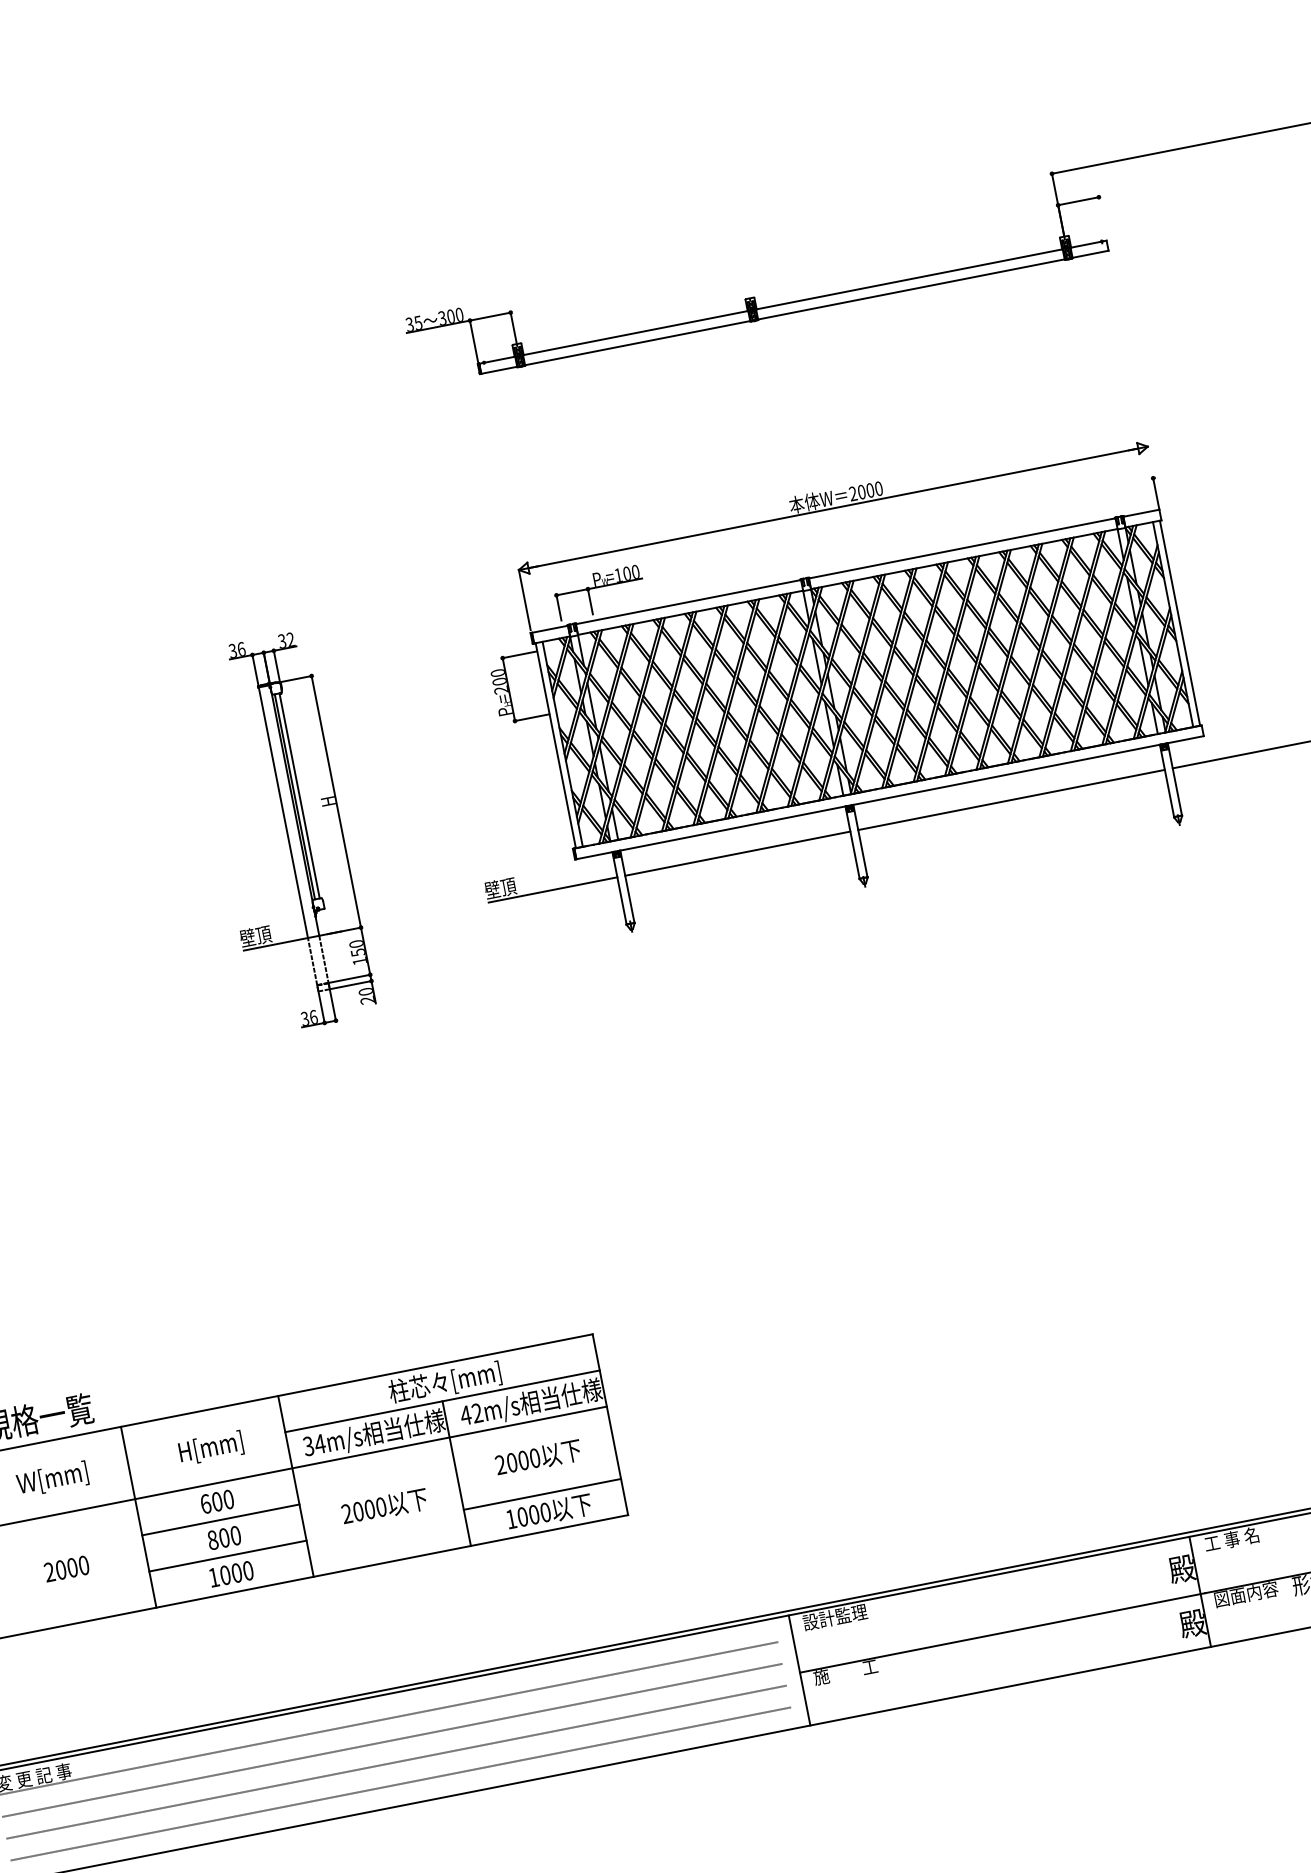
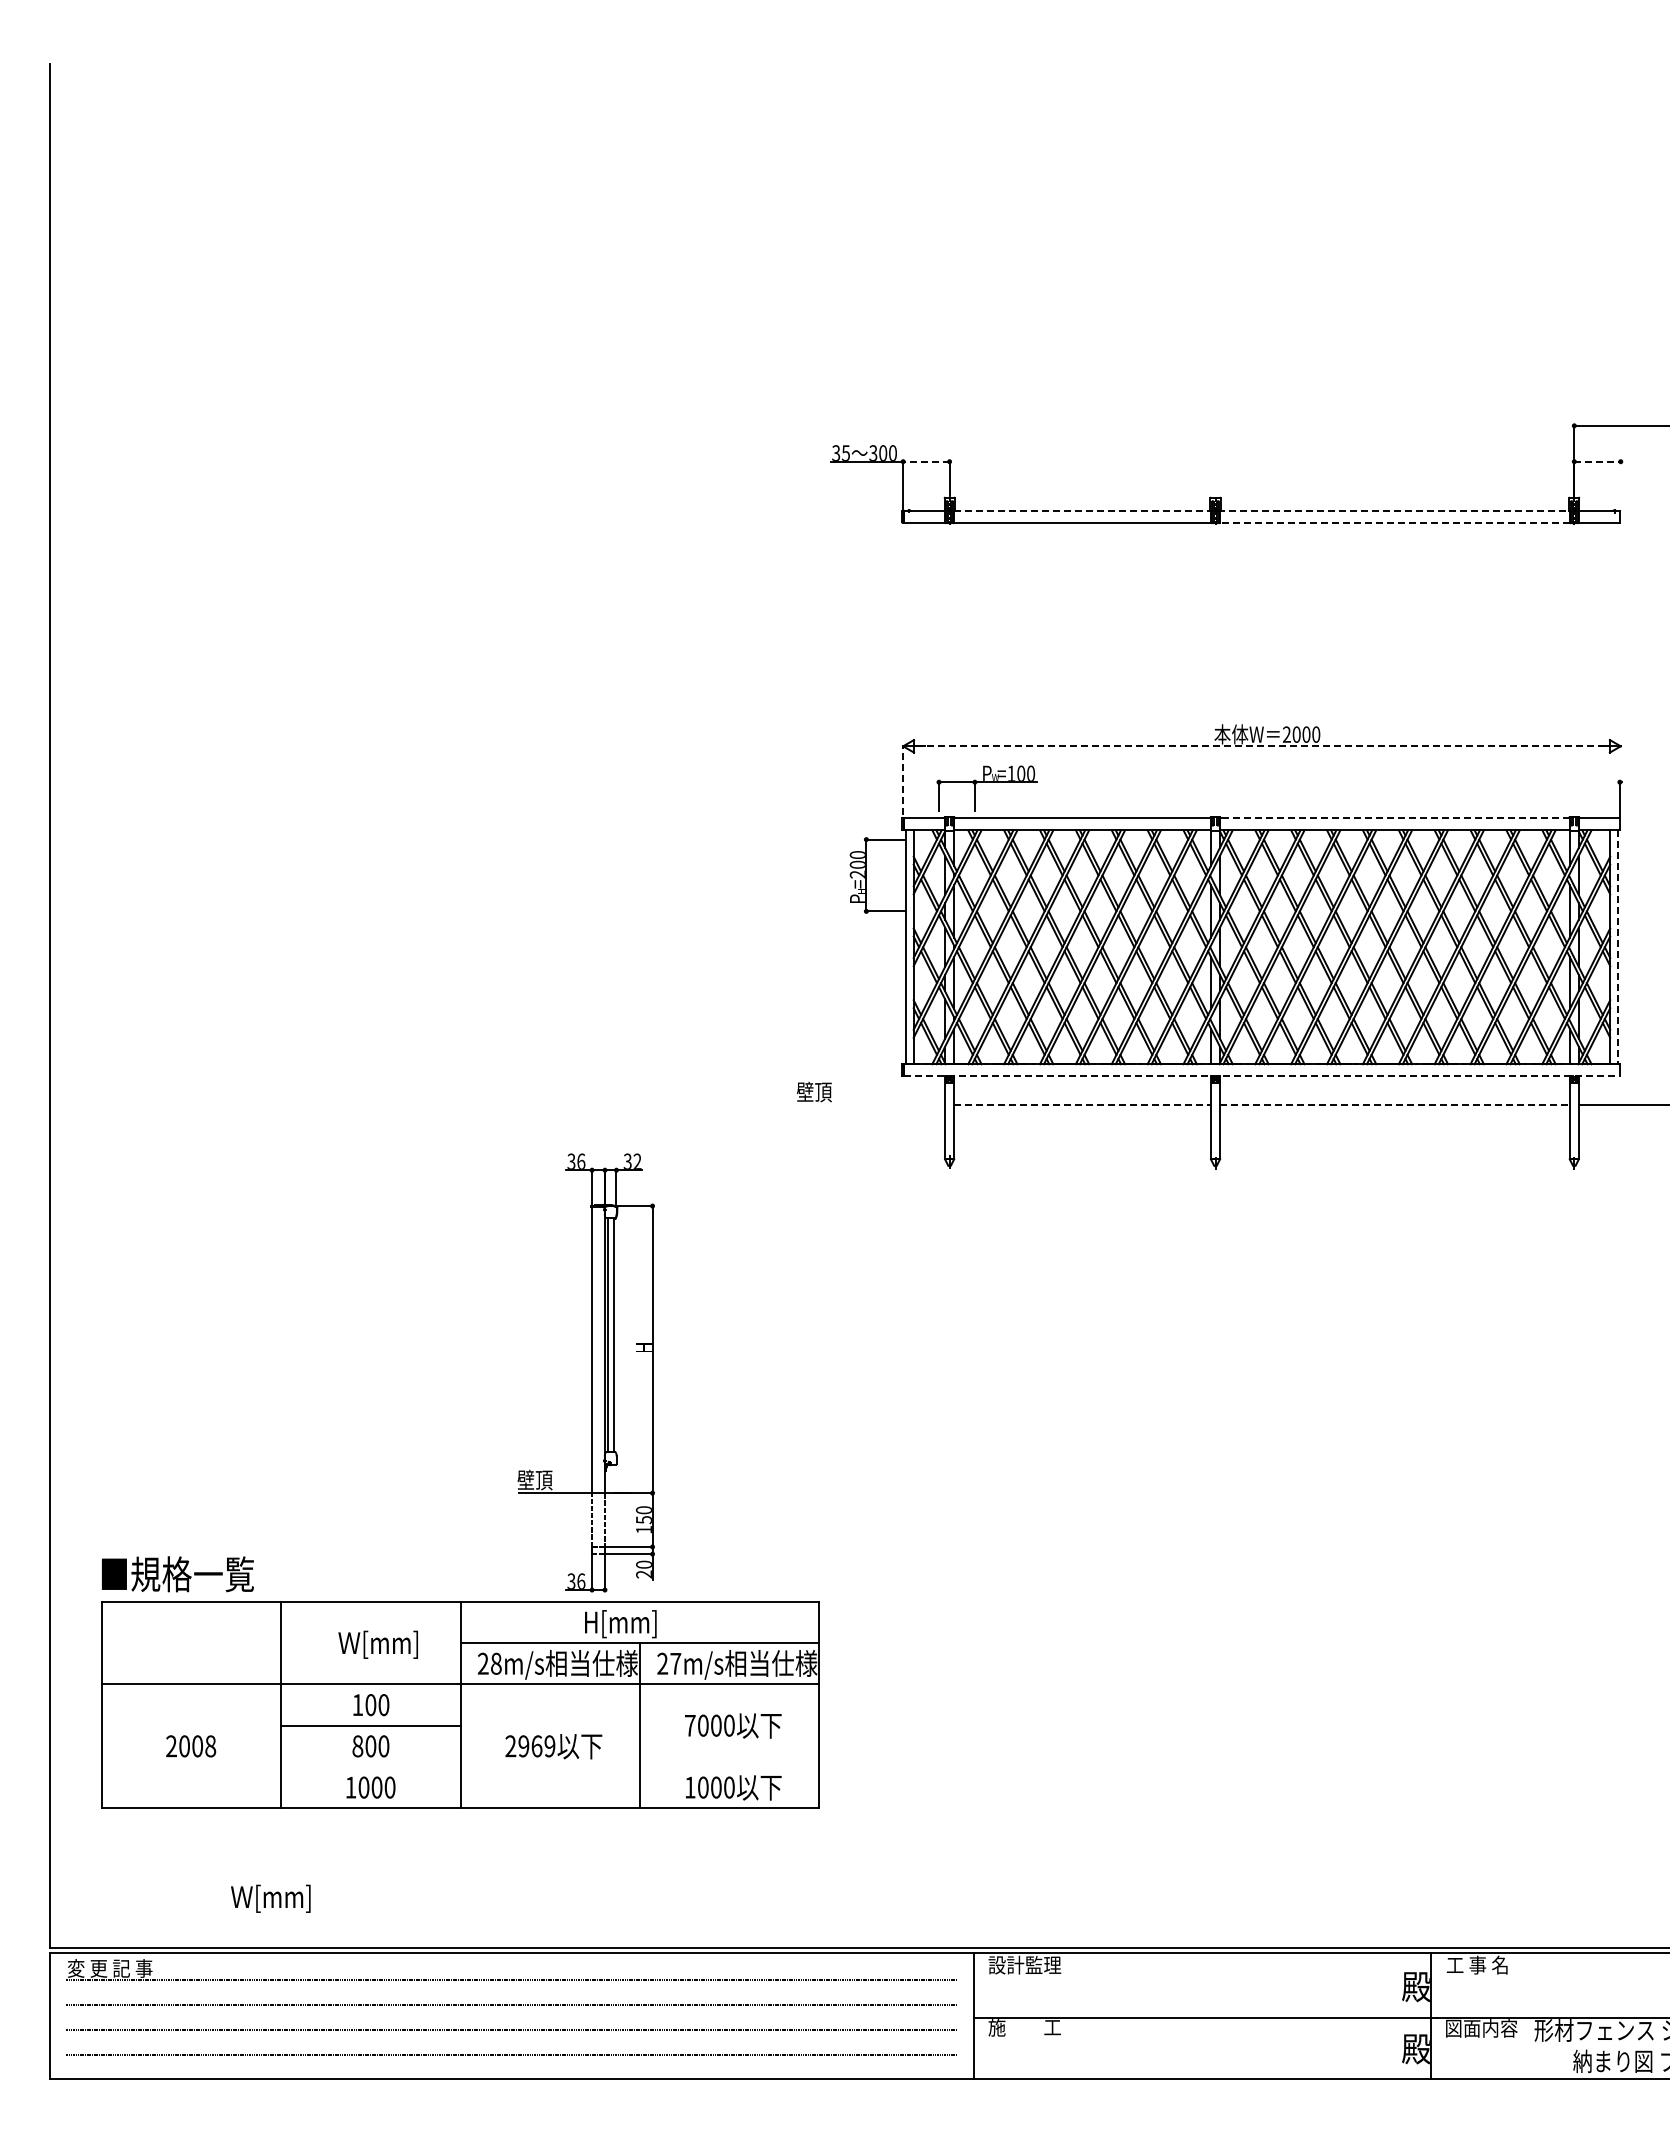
line: (1079, 200) -> (1598, 461), solid -> dashed
line: (911, 289) -> (1394, 522), solid -> dashed
line: (792, 302) -> (1261, 511), solid -> dashed
line: (489, 316) -> (925, 461), solid -> dashed
line: (833, 508) -> (1262, 746), solid -> dashed
line: (961, 548) -> (1394, 818), solid -> dashed
line: (524, 599) -> (903, 779), solid -> dashed
line: (1180, 623) -> (1618, 947), solid -> dashed
line: (889, 797) -> (1261, 1076), solid -> dashed
line: (1011, 800) -> (1394, 1105), solid -> dashed
part: (281, 833) -> (585, 1372), moved
line: (738, 853) -> (1083, 1105), solid -> dashed
line: (552, 890) -> (871, 1105), removed
text: (444, 1382) -> (646, 1623), 柱芯々[mm] -> H[mm]
text: (470, 1414) -> (668, 1663), 42m/s -> 27m/s
text: (314, 1444) -> (489, 1663), 34m/s -> 28m/s
text: (212, 1447) -> (377, 1644), H[mm] -> Ｗ[mm]
text: (500, 1464) -> (689, 1725), 2000 -> 7000
text: (52, 1479) -> (270, 1898), moved
line: (542, 1494) -> (729, 1767), removed
text: (205, 1504) -> (357, 1705), 600 -> 100
text: (369, 1509) -> (536, 1746), 2000 -> 2969
line: (227, 1556) -> (370, 1767), removed
text: (83, 1565) -> (210, 1746), 2000 -> 2008

